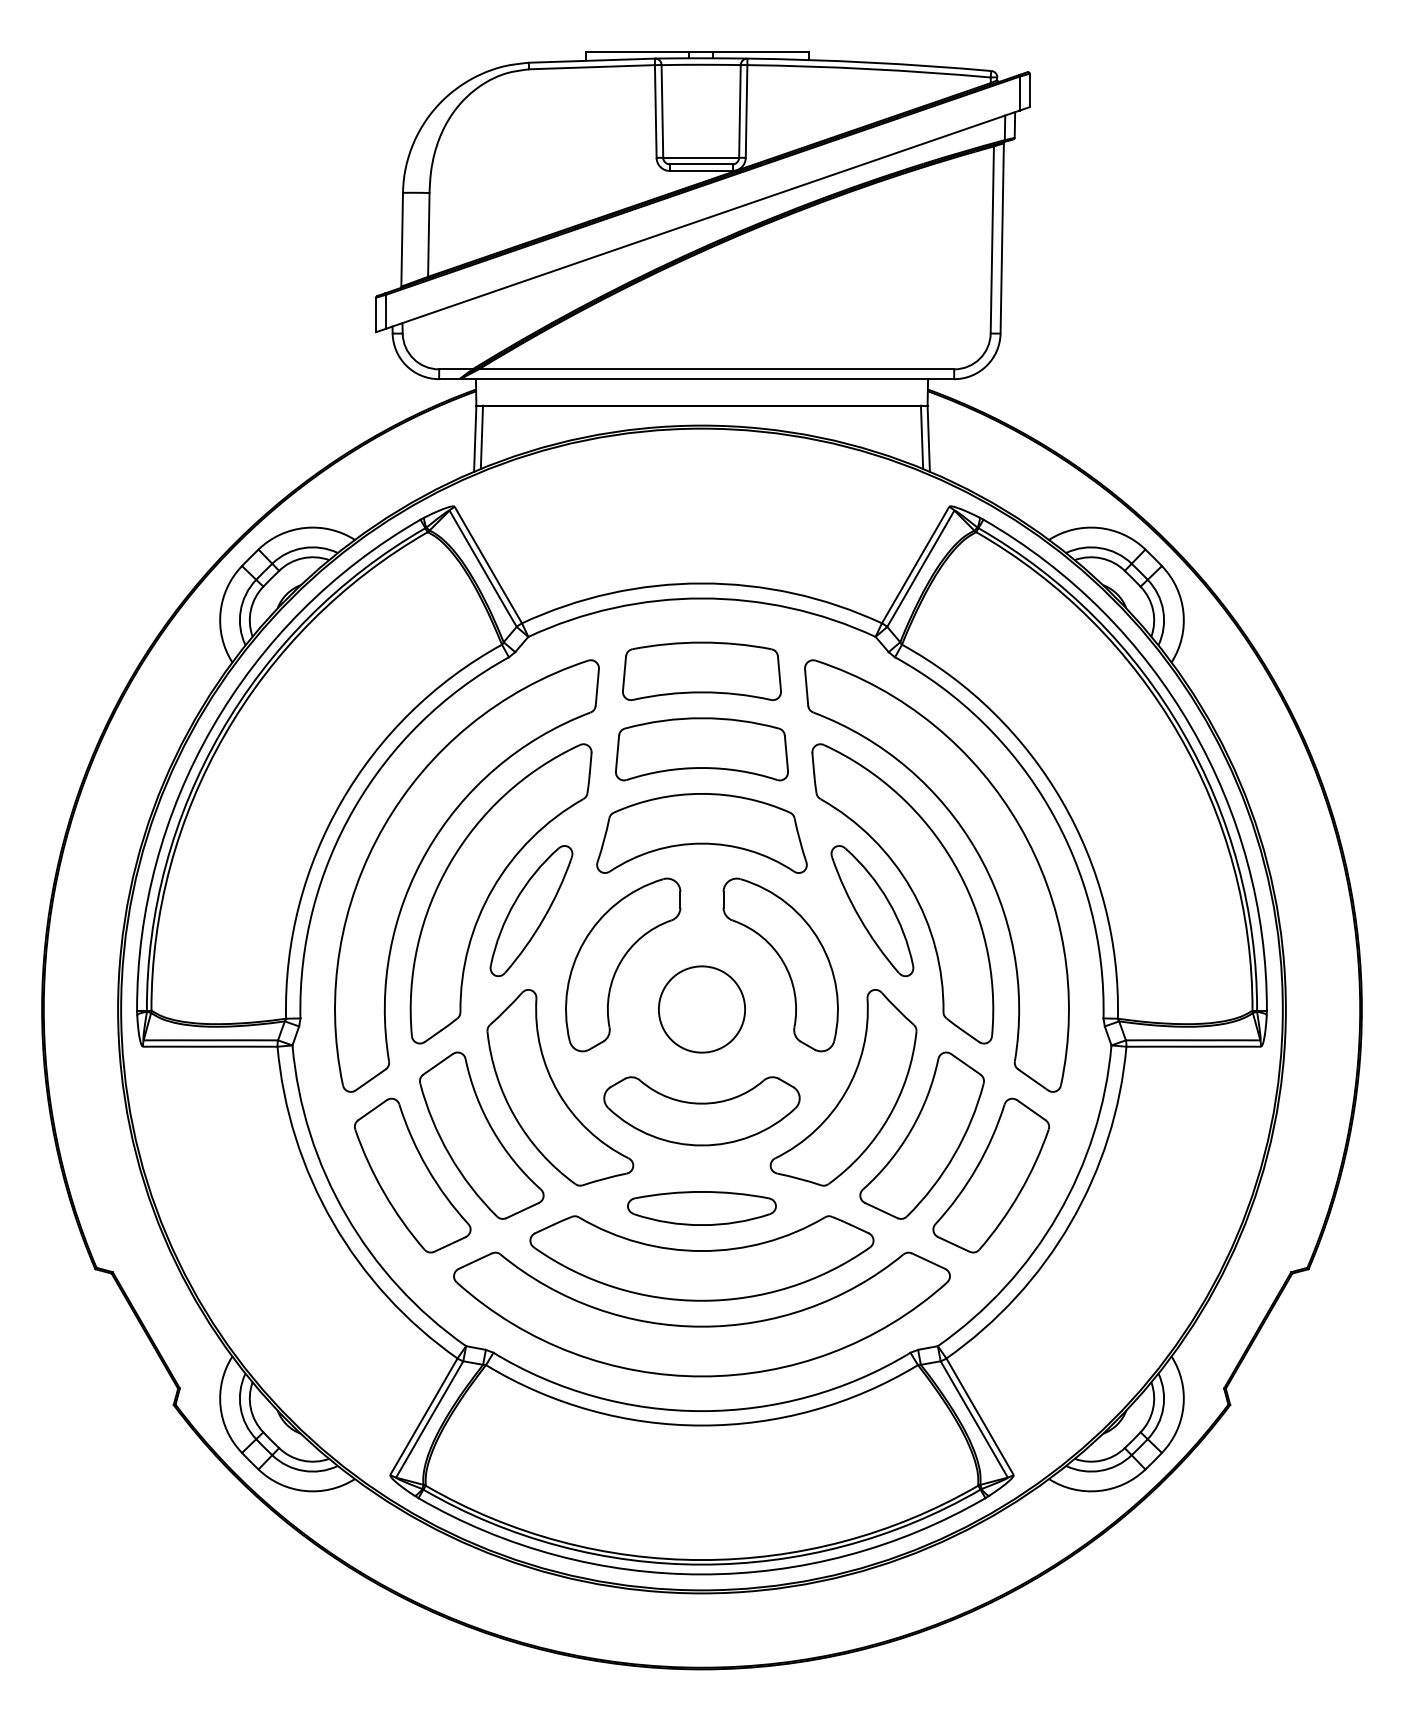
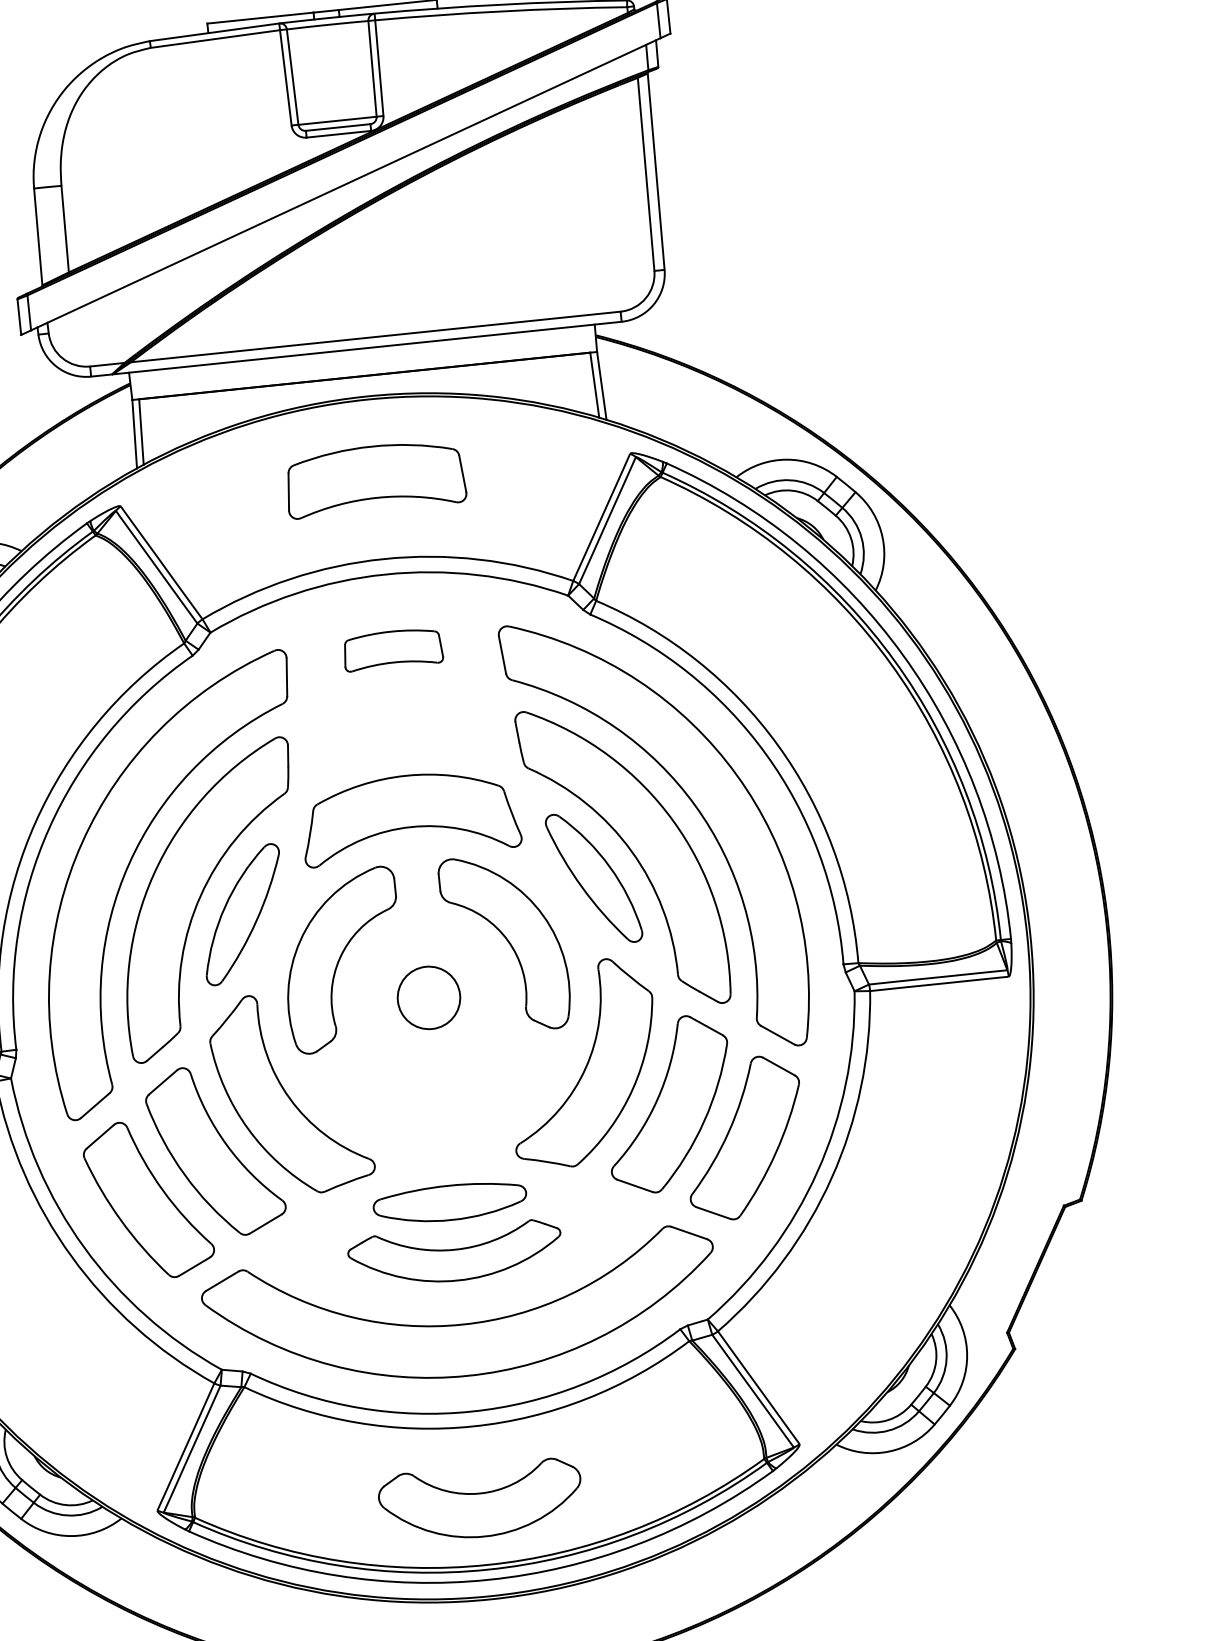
part: (701, 670) -> (392, 648), size x0.6
part: (701, 749) -> (374, 478), moved
circle: (701, 1009) -> (428, 997), size x0.7
part: (701, 1111) -> (480, 1501), moved
part: (701, 1258) -> (454, 1254), size x0.6

